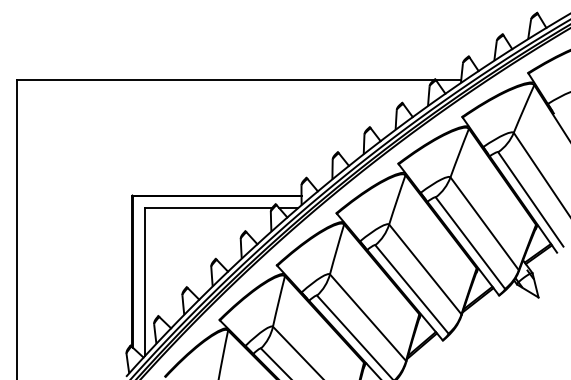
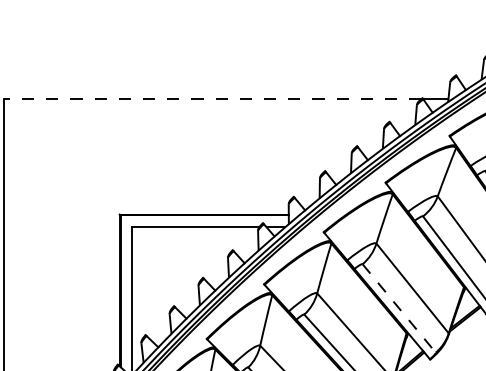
line: (225, 80) -> (212, 99), solid -> dashed
line: (412, 289) -> (399, 308), solid -> dashed

